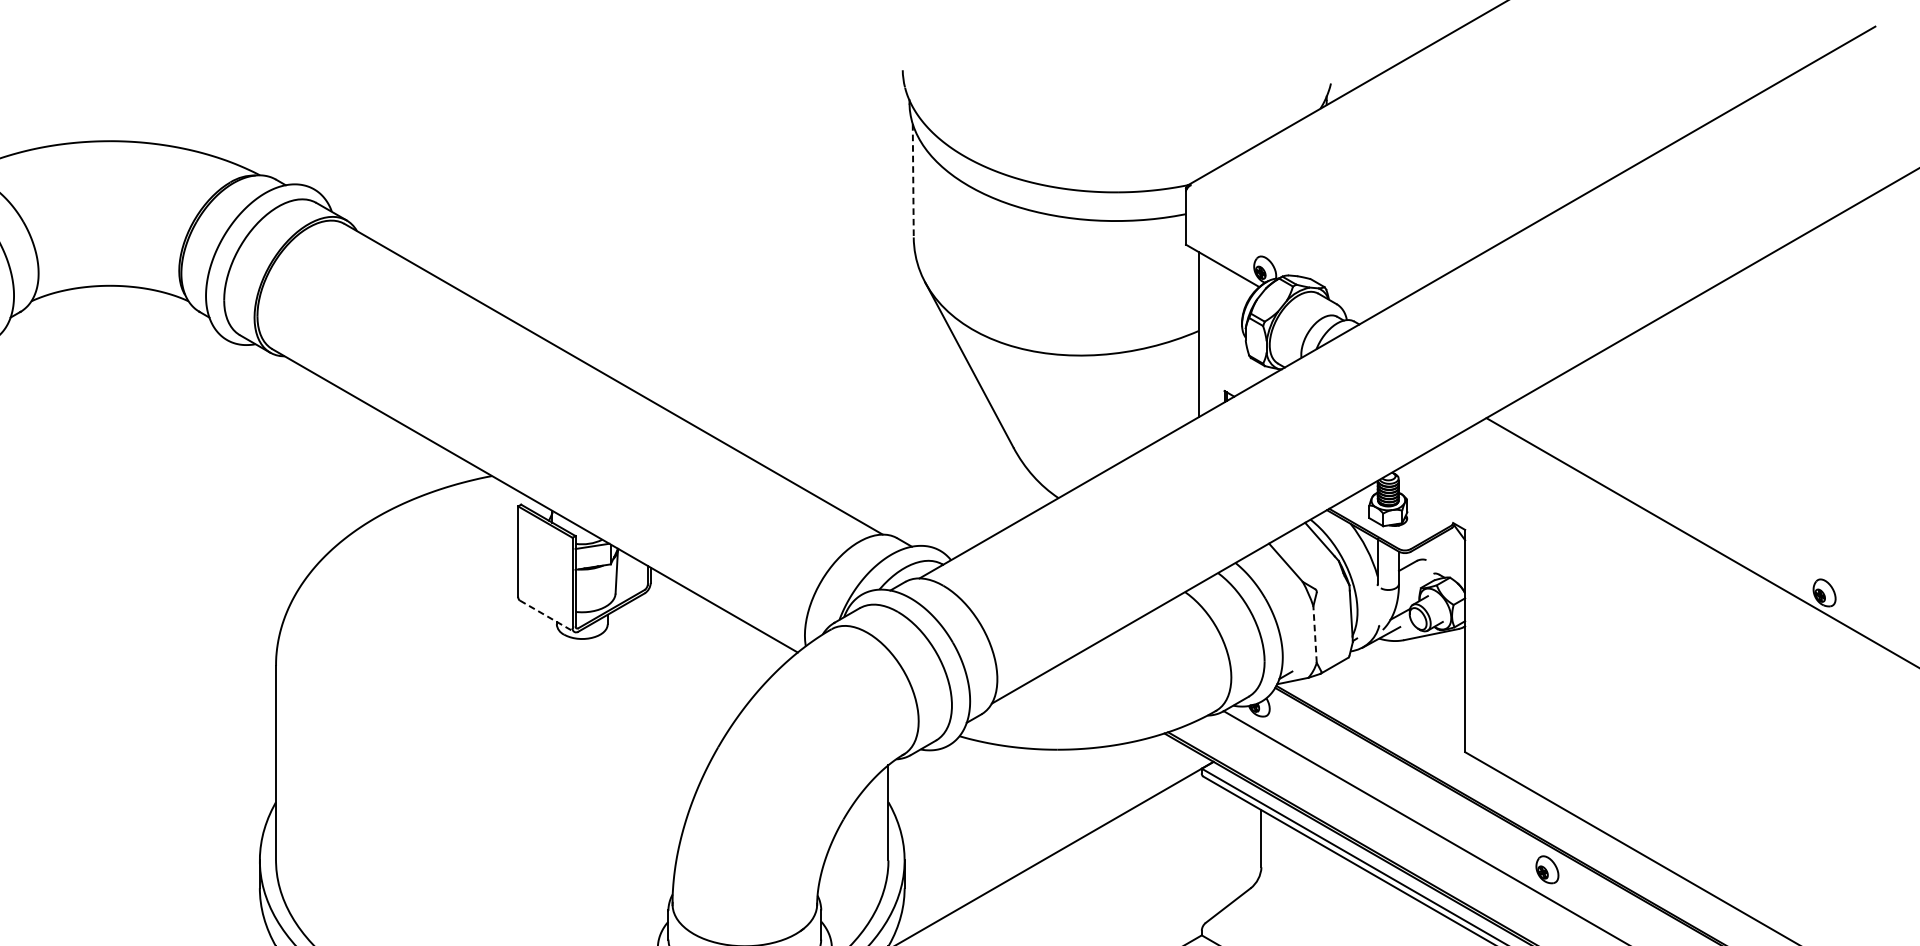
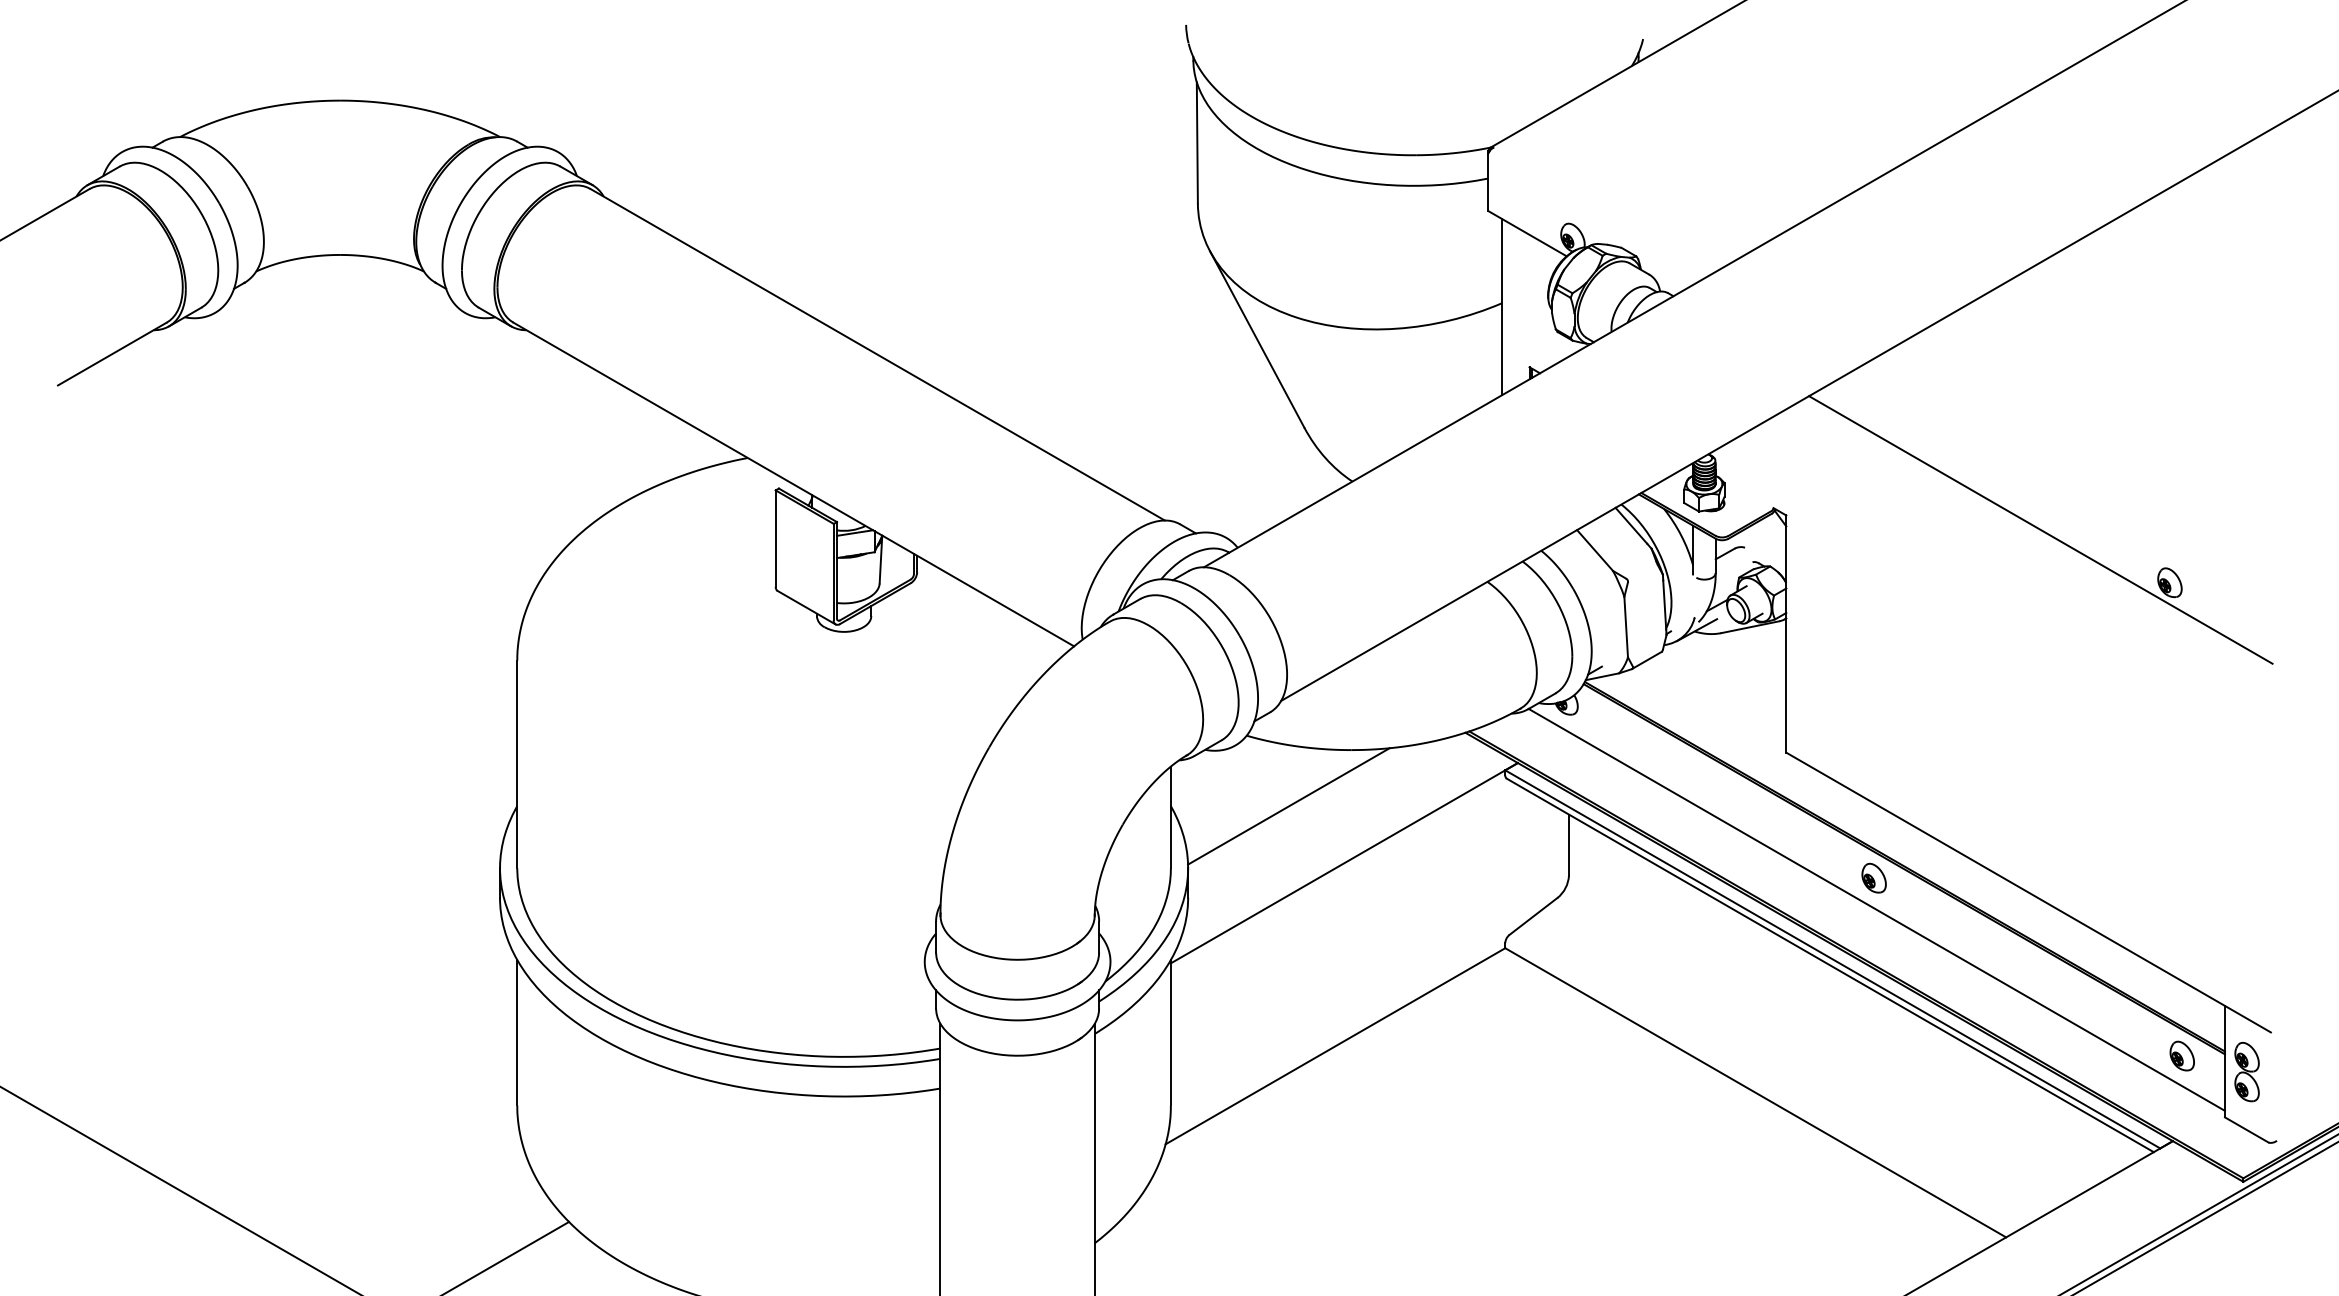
line: (913, 181) -> (1197, 143), dashed -> solid
line: (547, 616) -> (806, 607), dashed -> solid
line: (1315, 633) -> (1626, 626), dashed -> solid
line: (998, 802) -> (1288, 806), added

